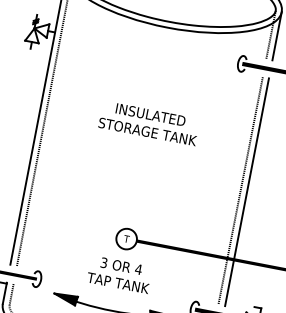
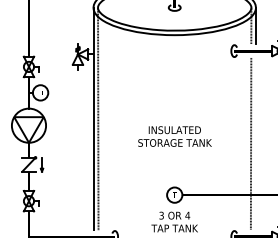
text: (148, 123) -> (174, 136), moved
line: (246, 191) -> (255, 143), removed

